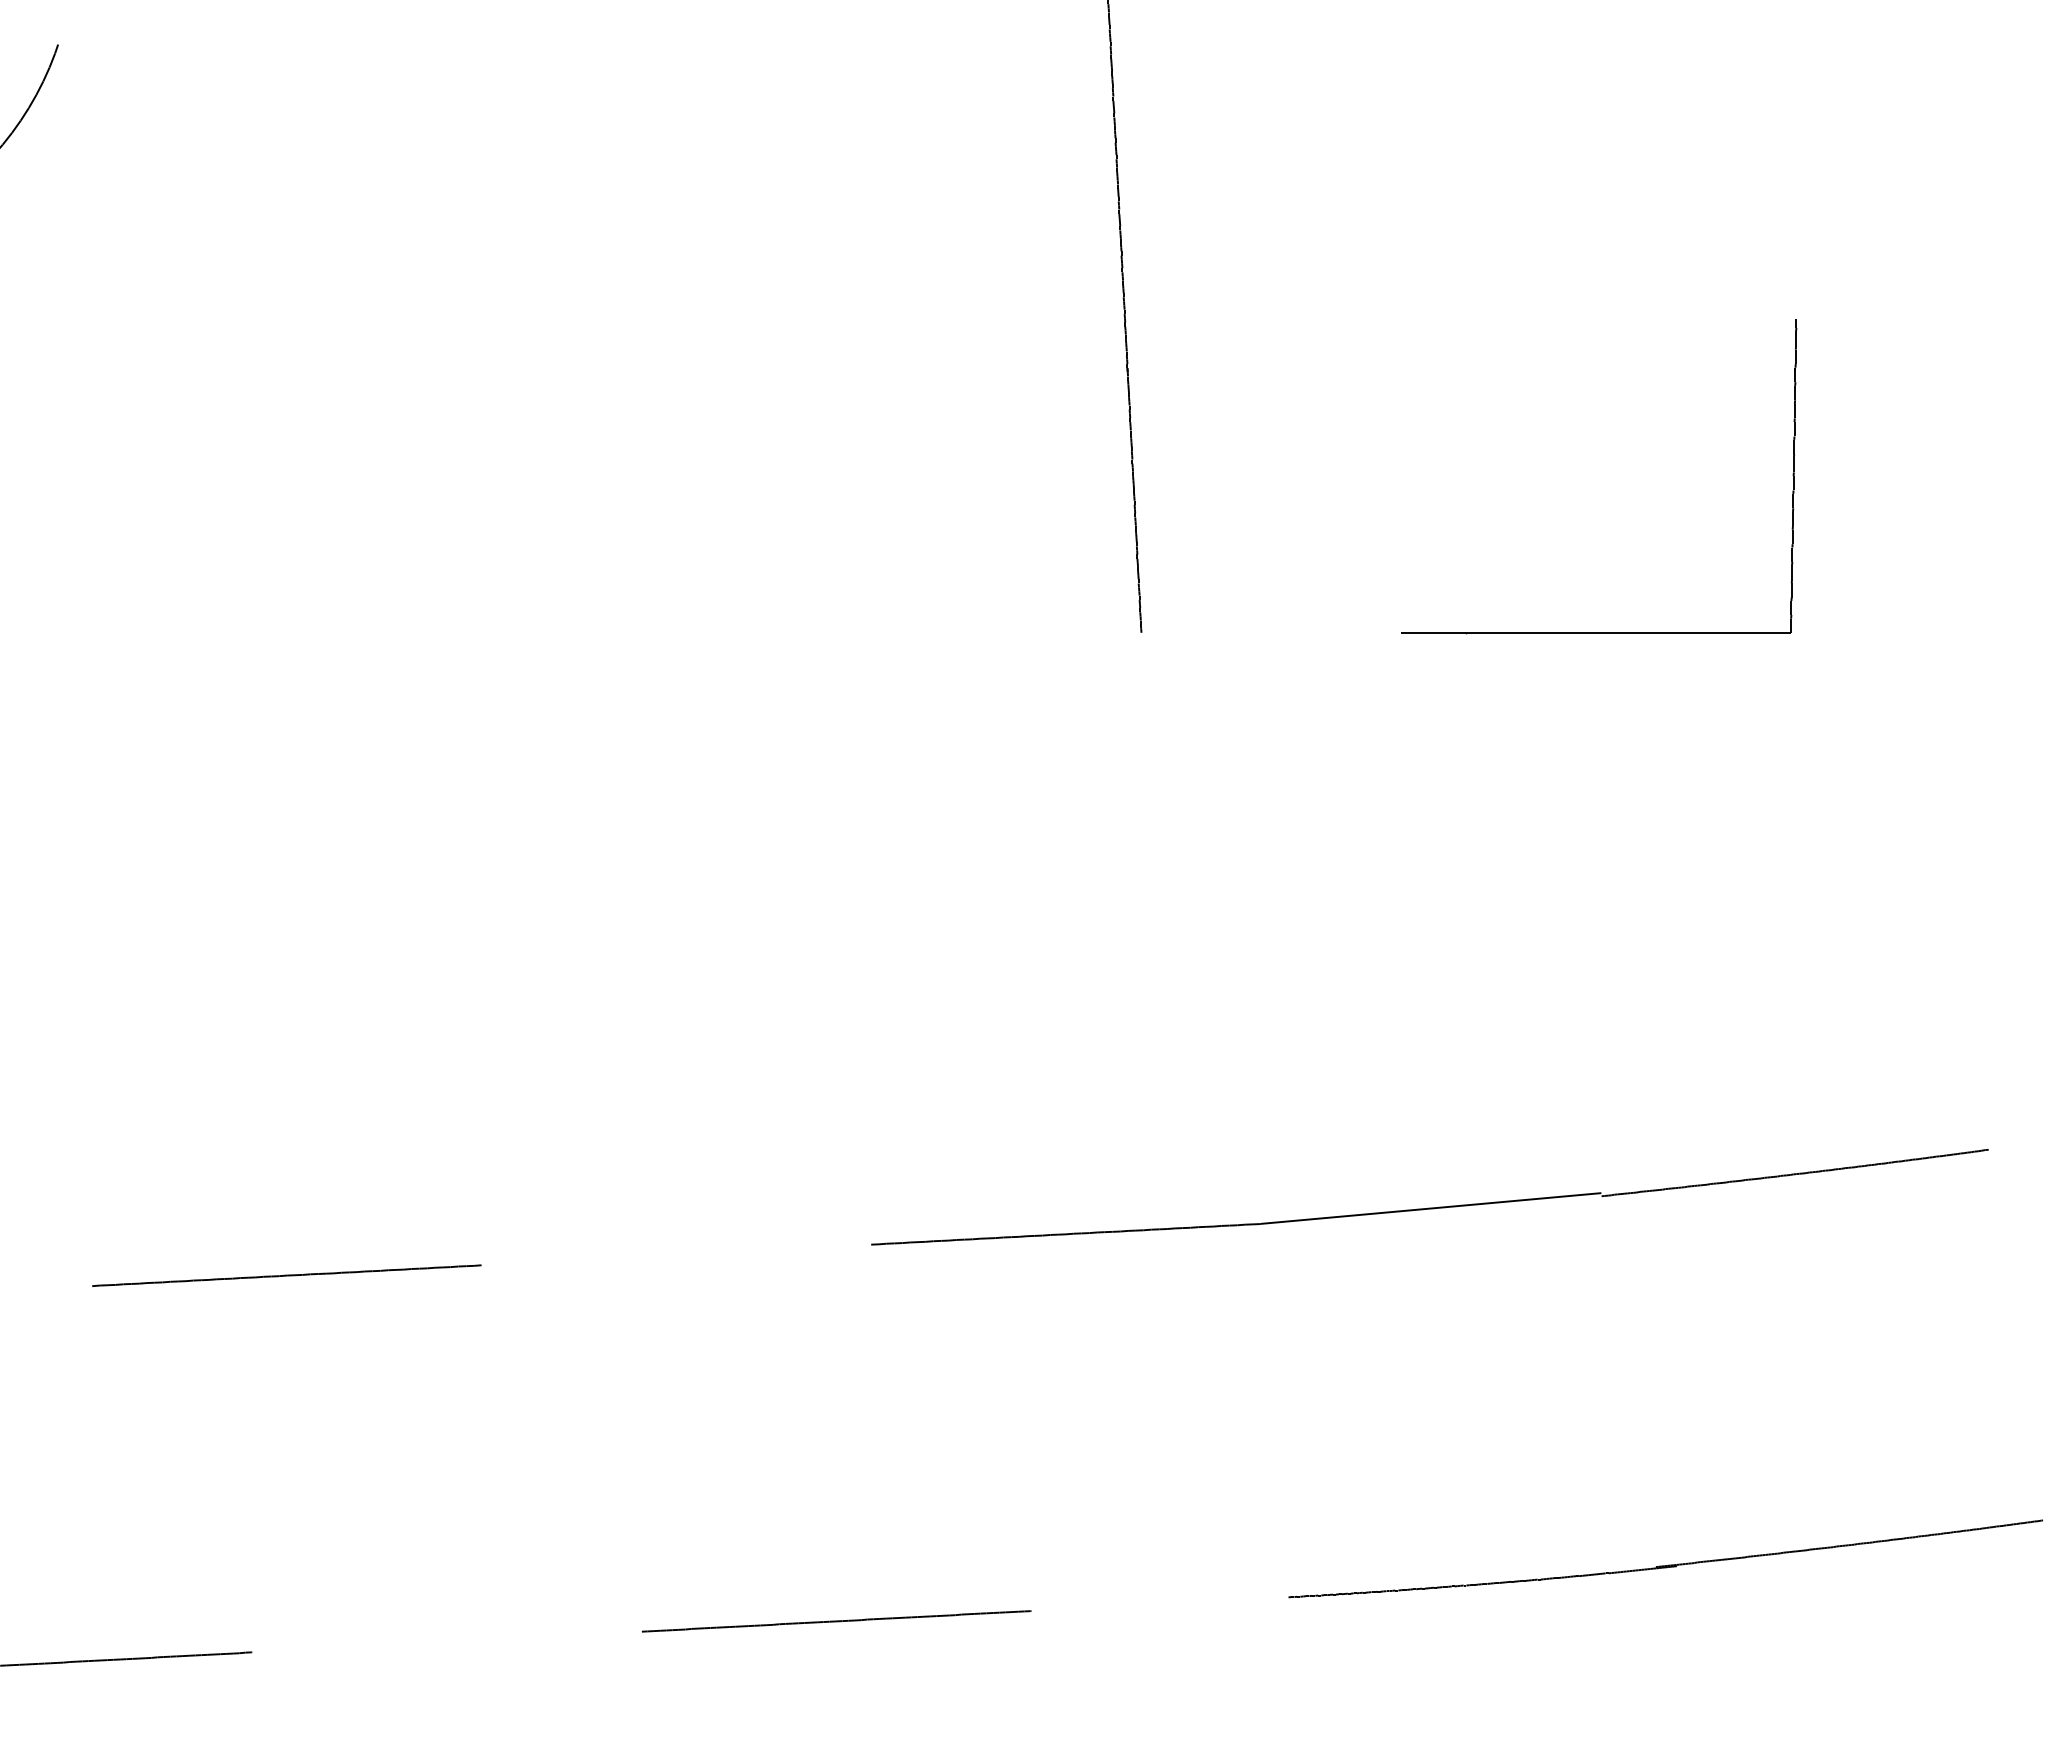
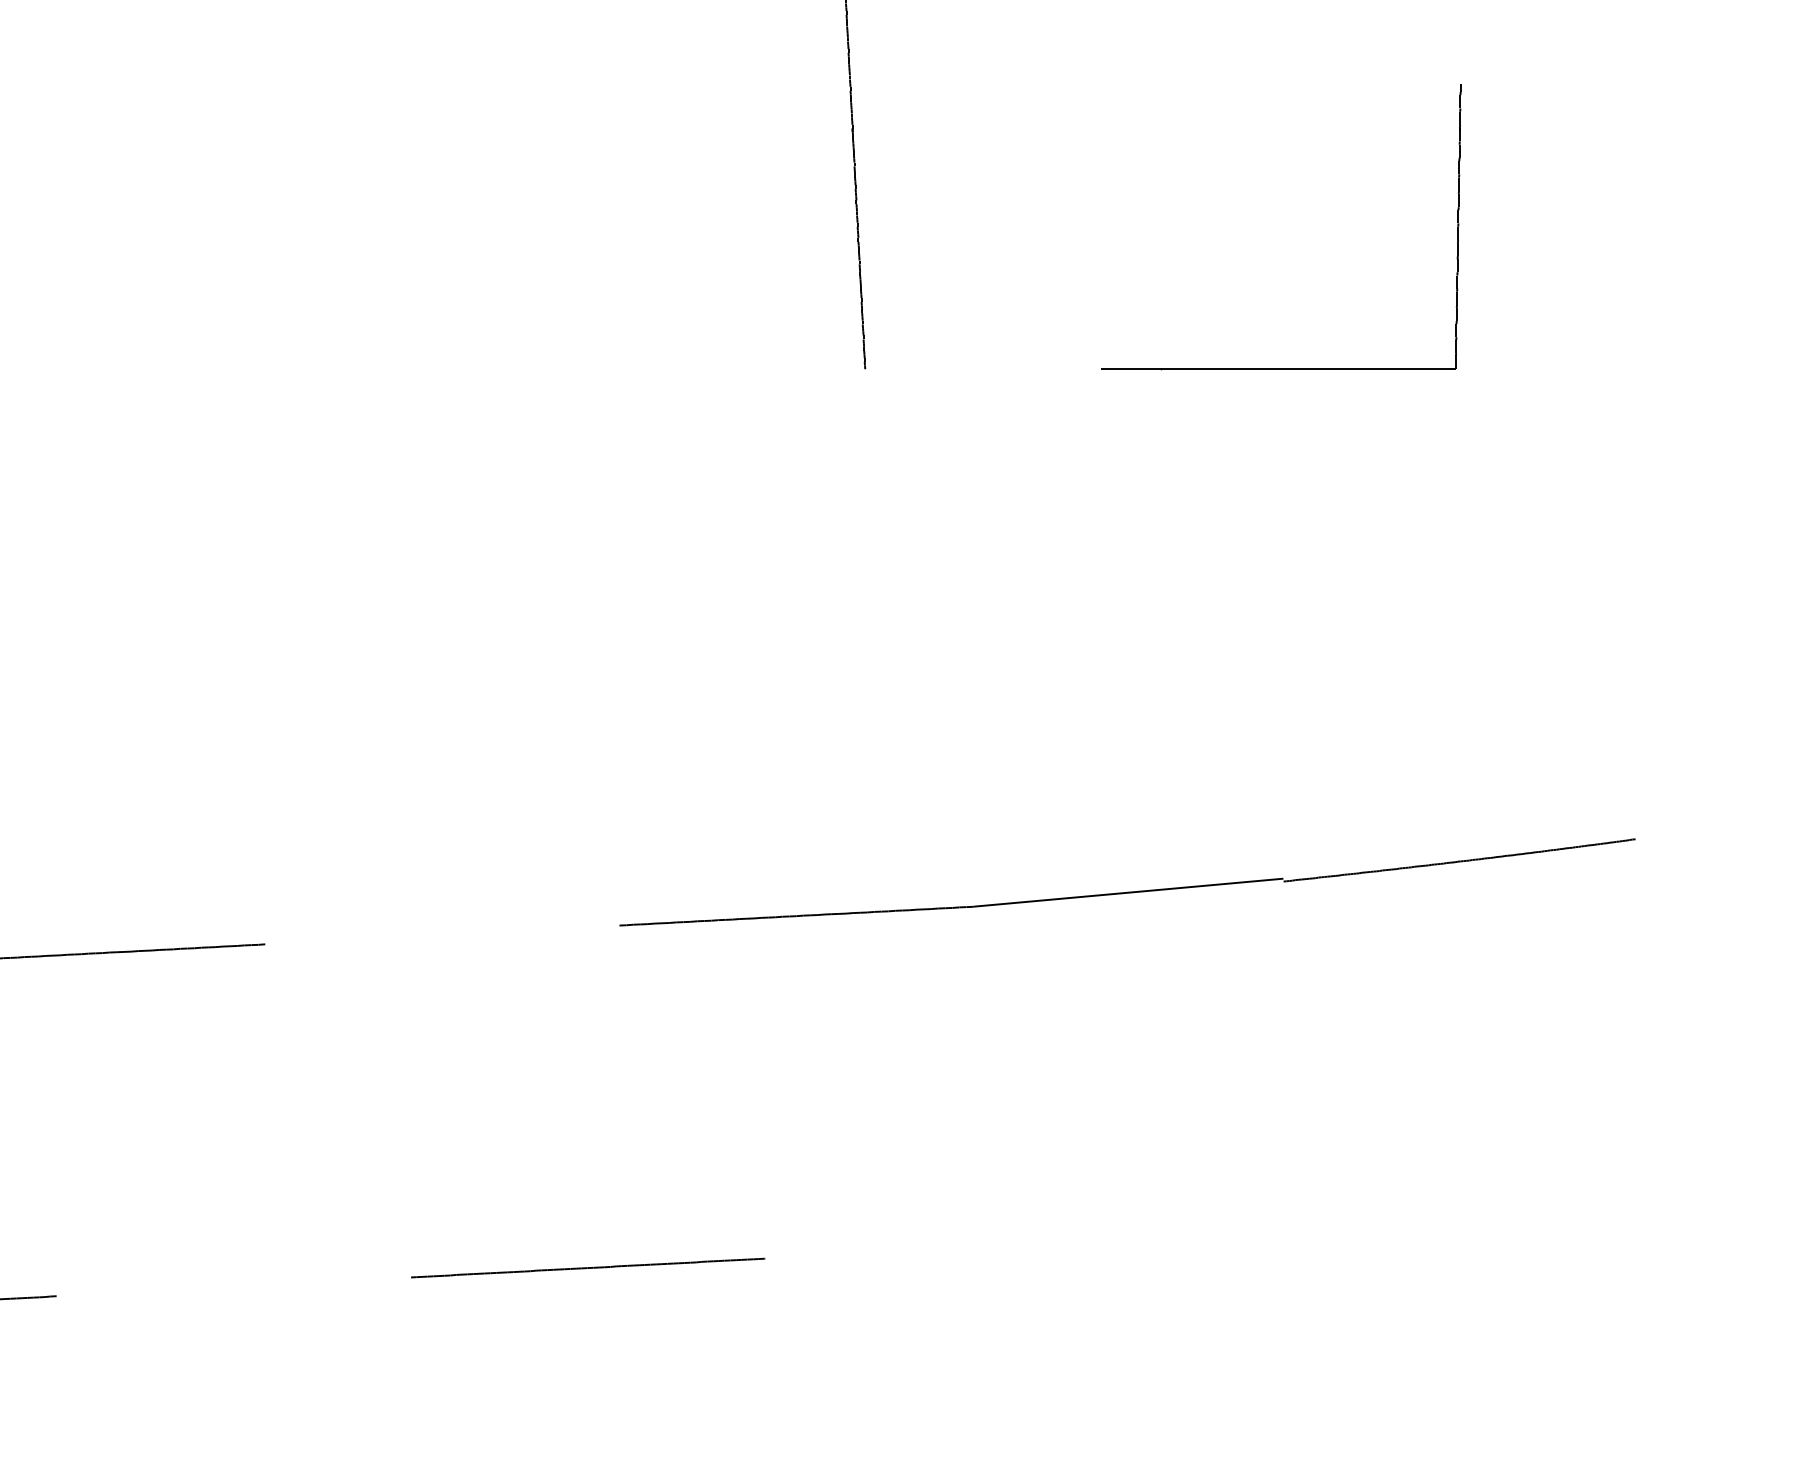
part: (1668, 1564) -> (1344, 1216), removed

